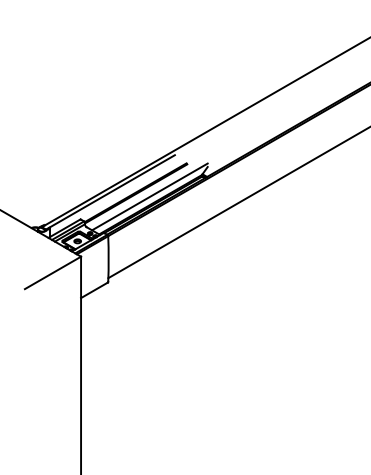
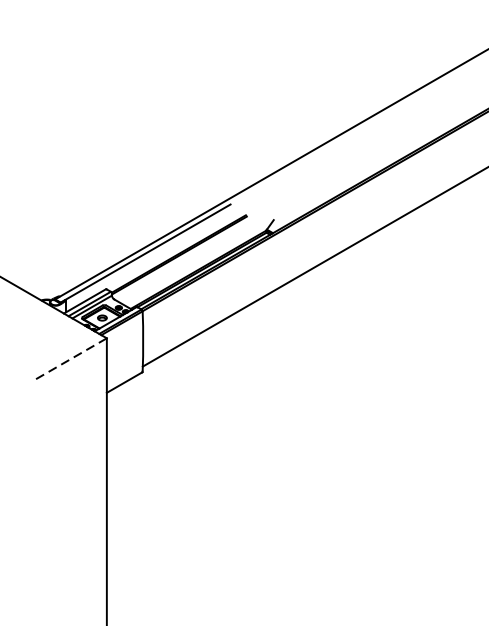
line: (149, 196) -> (197, 258), removed
line: (52, 273) -> (69, 360), solid -> dashed

